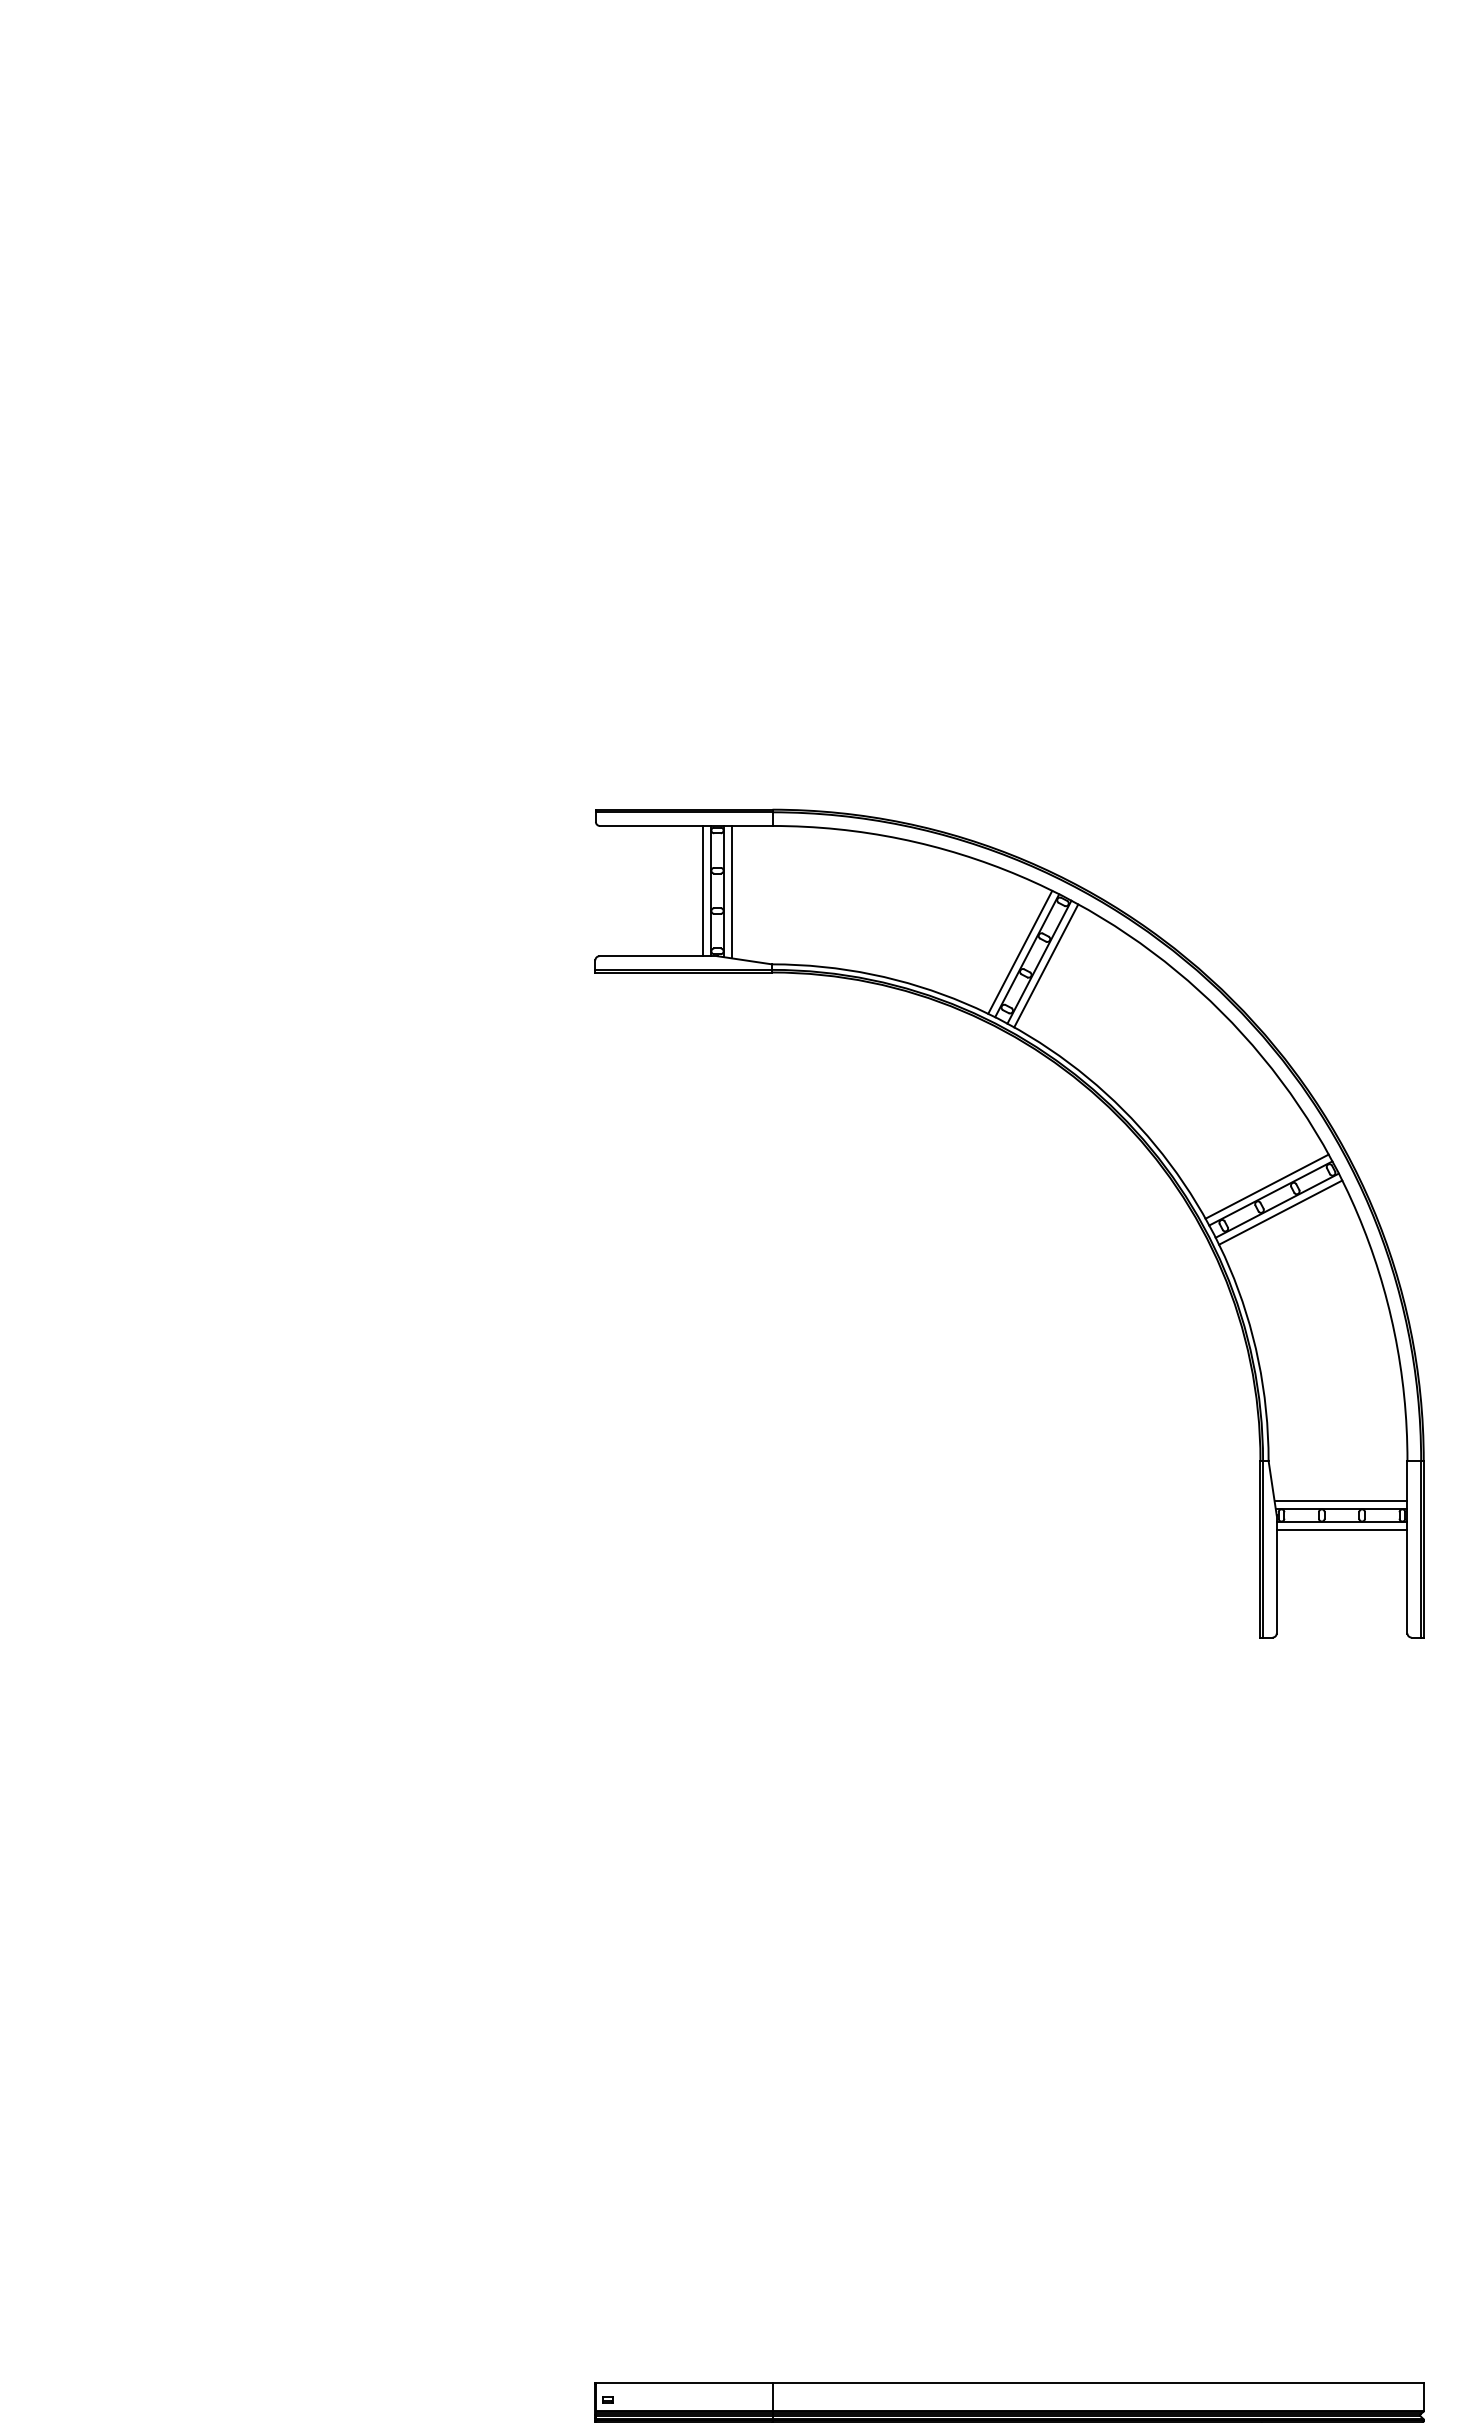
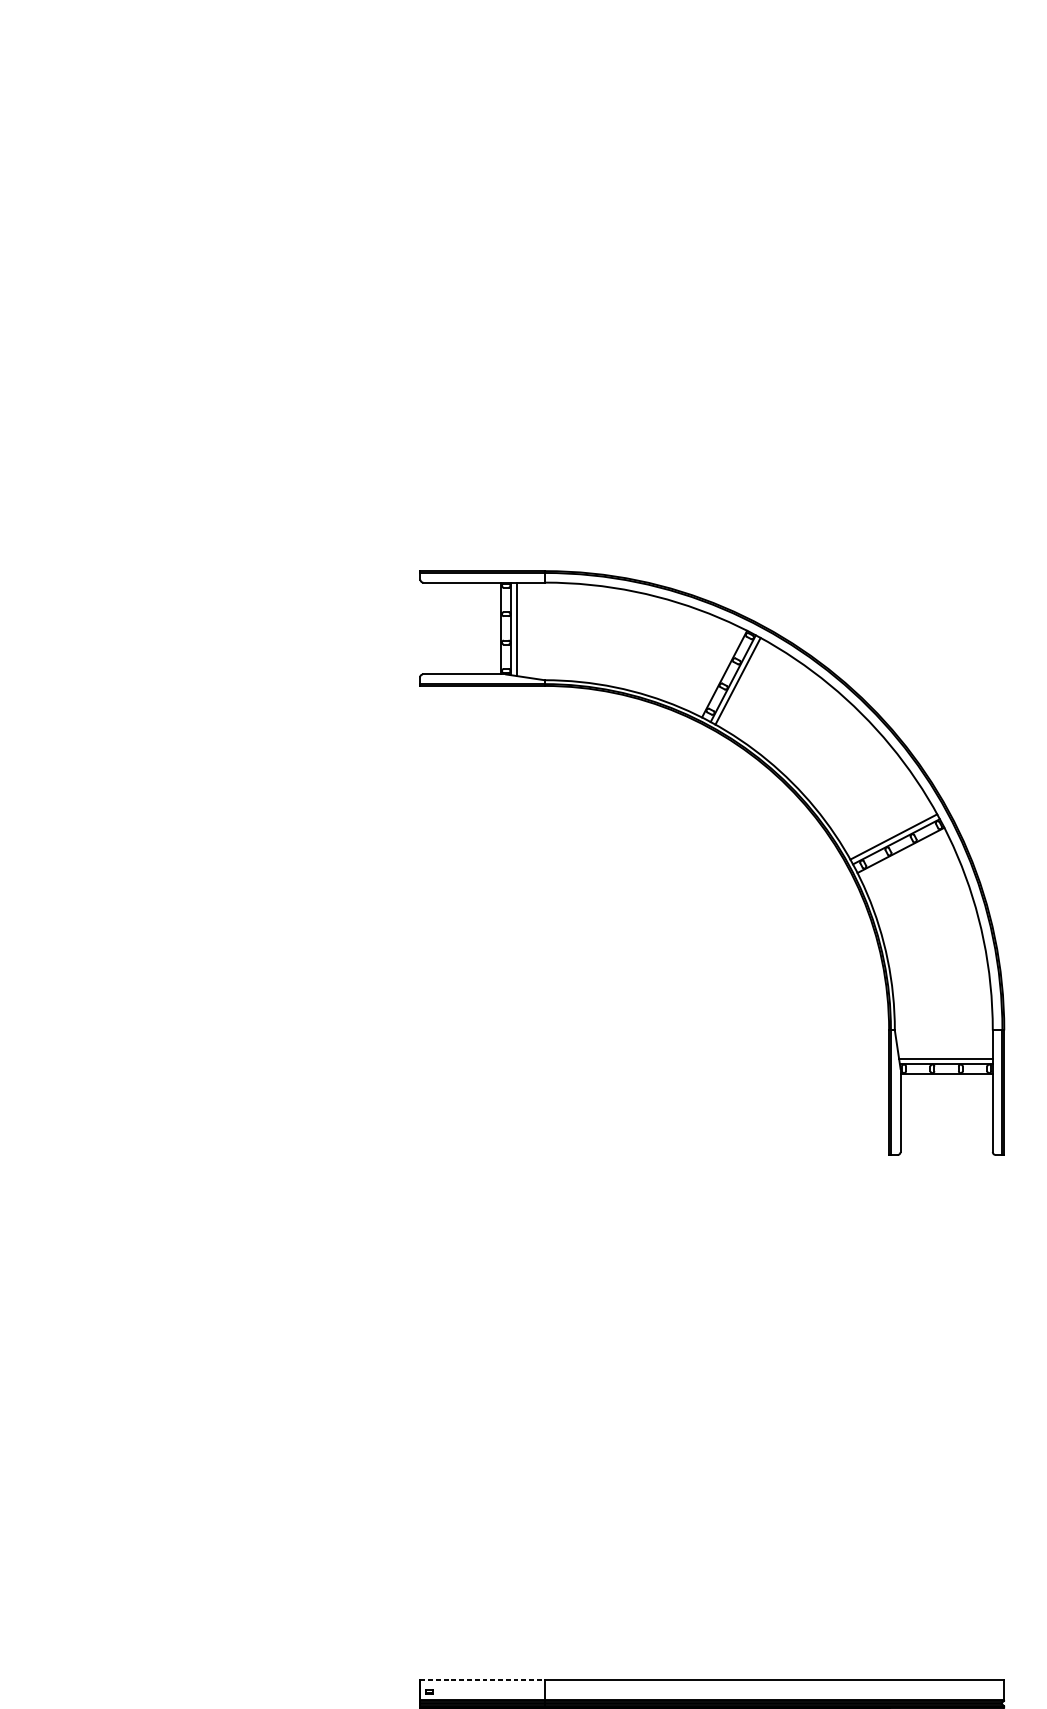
line: (702, 890) -> (495, 628), removed
line: (1020, 951) -> (719, 671), removed
line: (1280, 1212) -> (903, 855), removed
line: (1341, 1530) -> (946, 1079), removed
line: (684, 2382) -> (482, 1680), solid -> dashed

